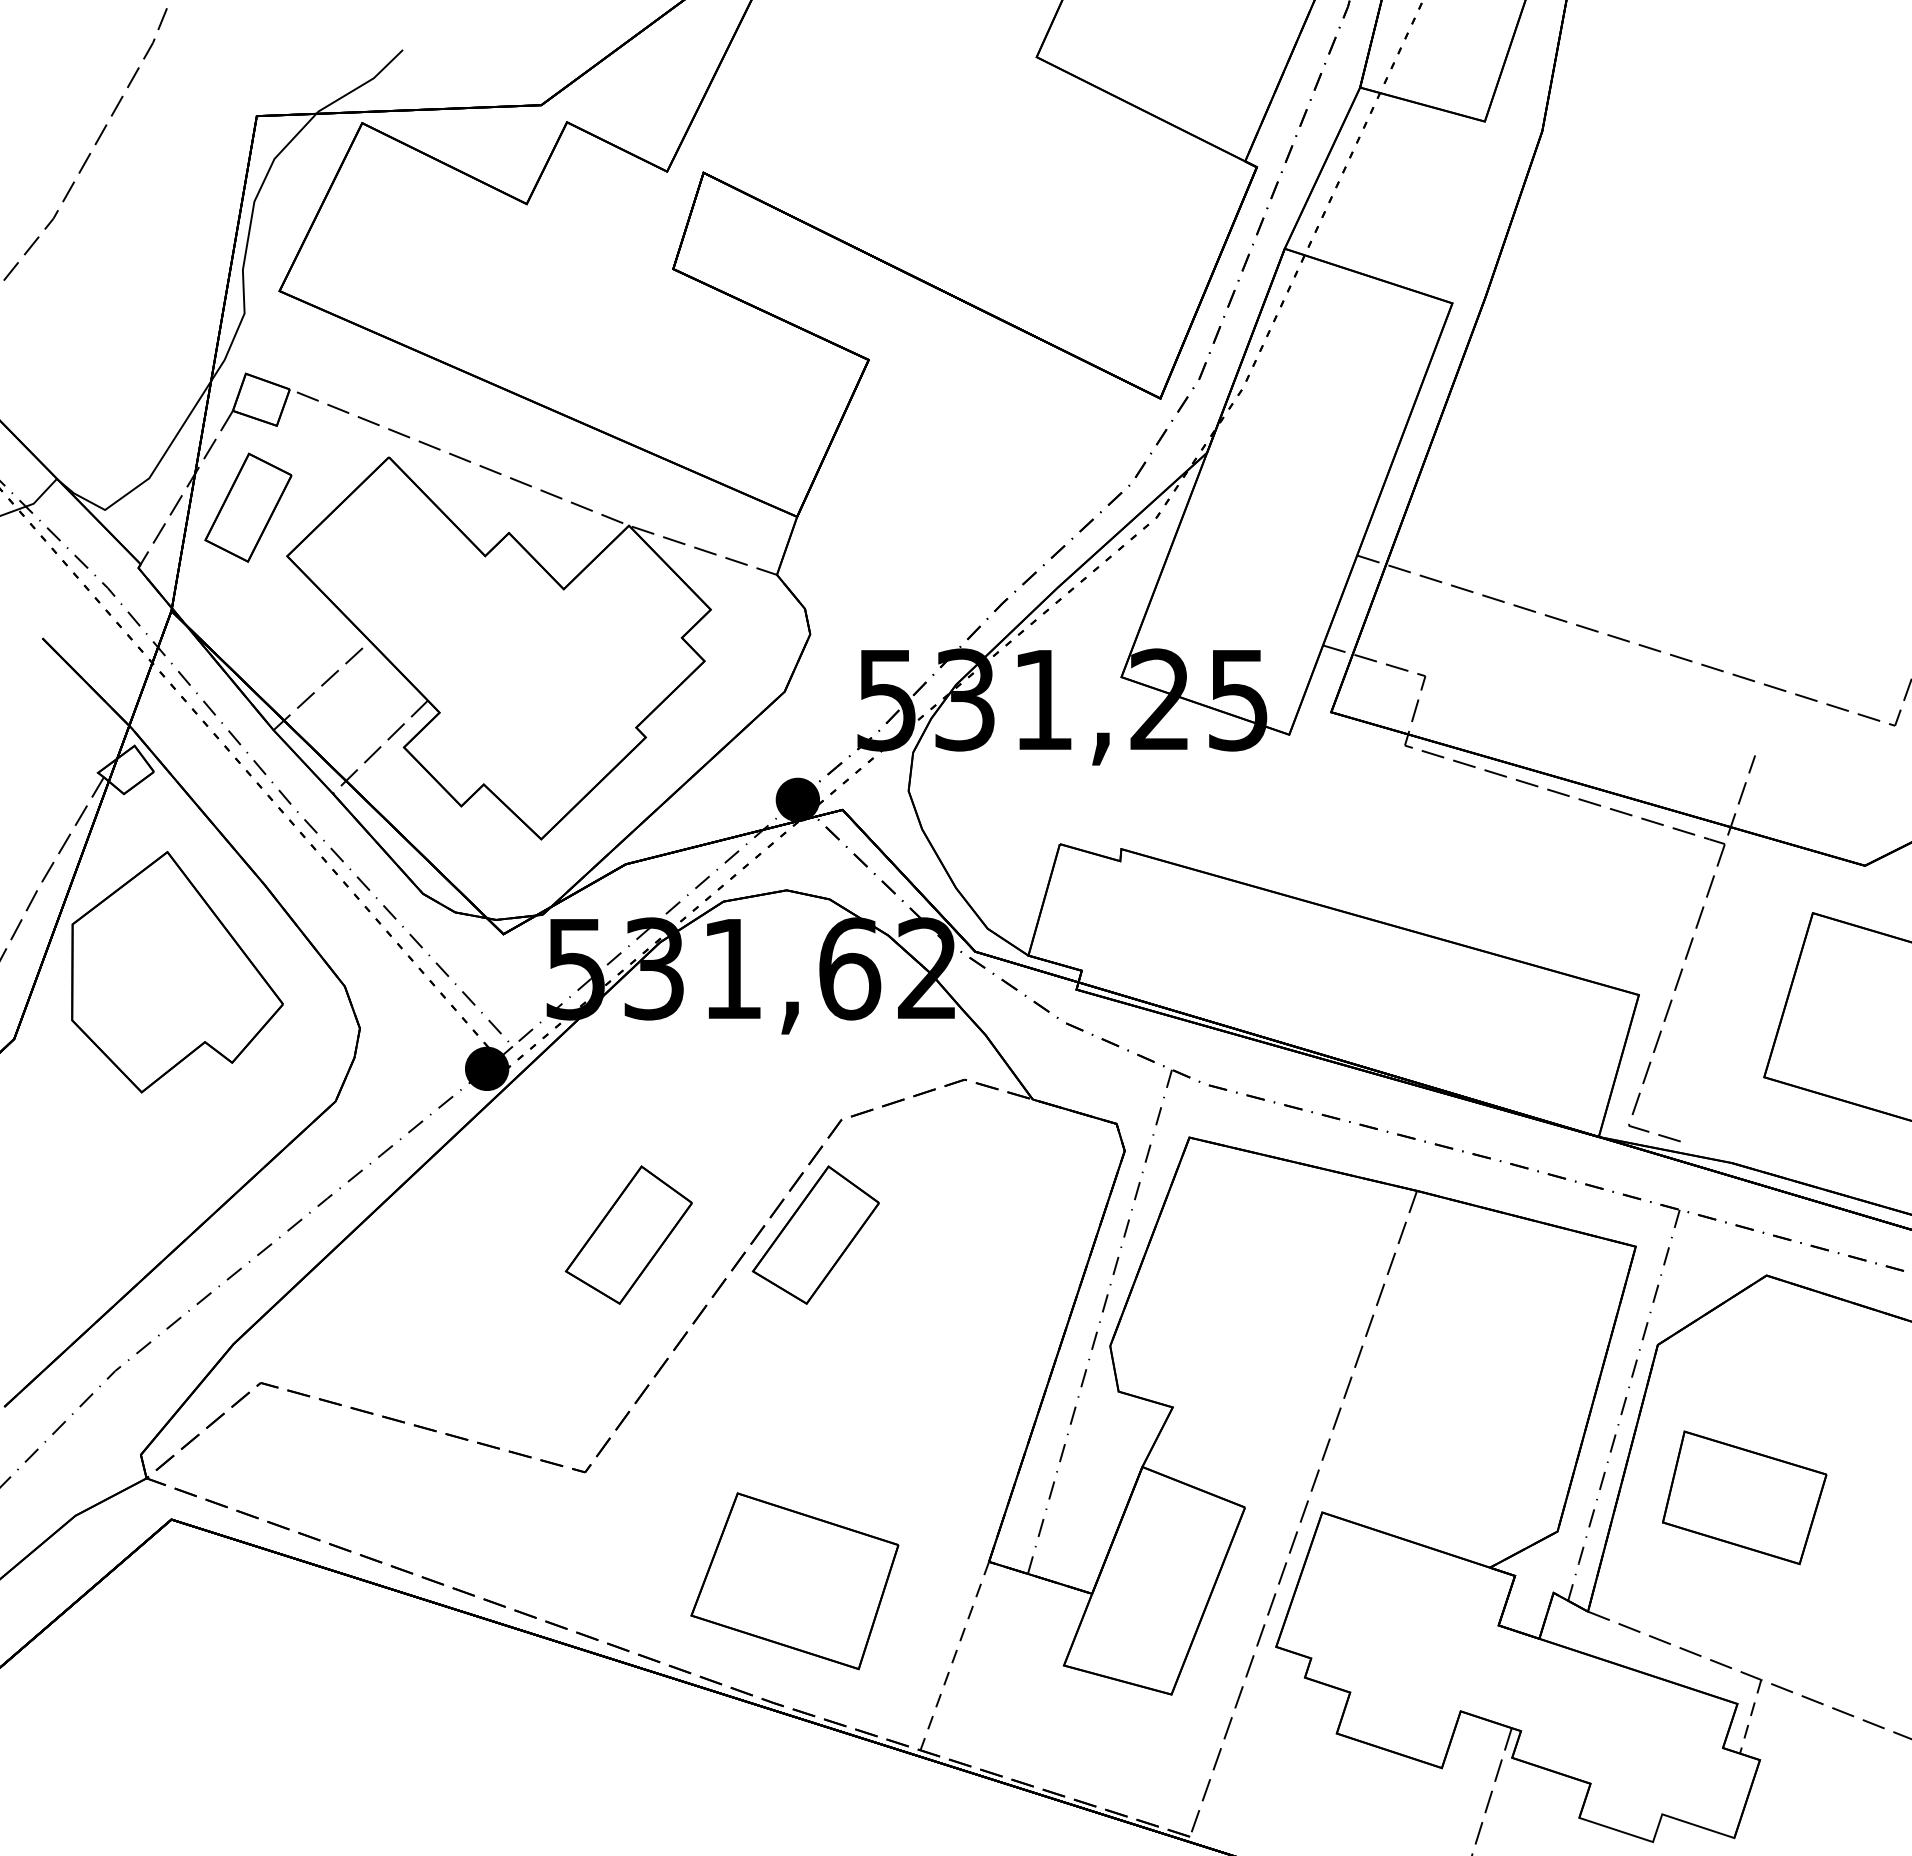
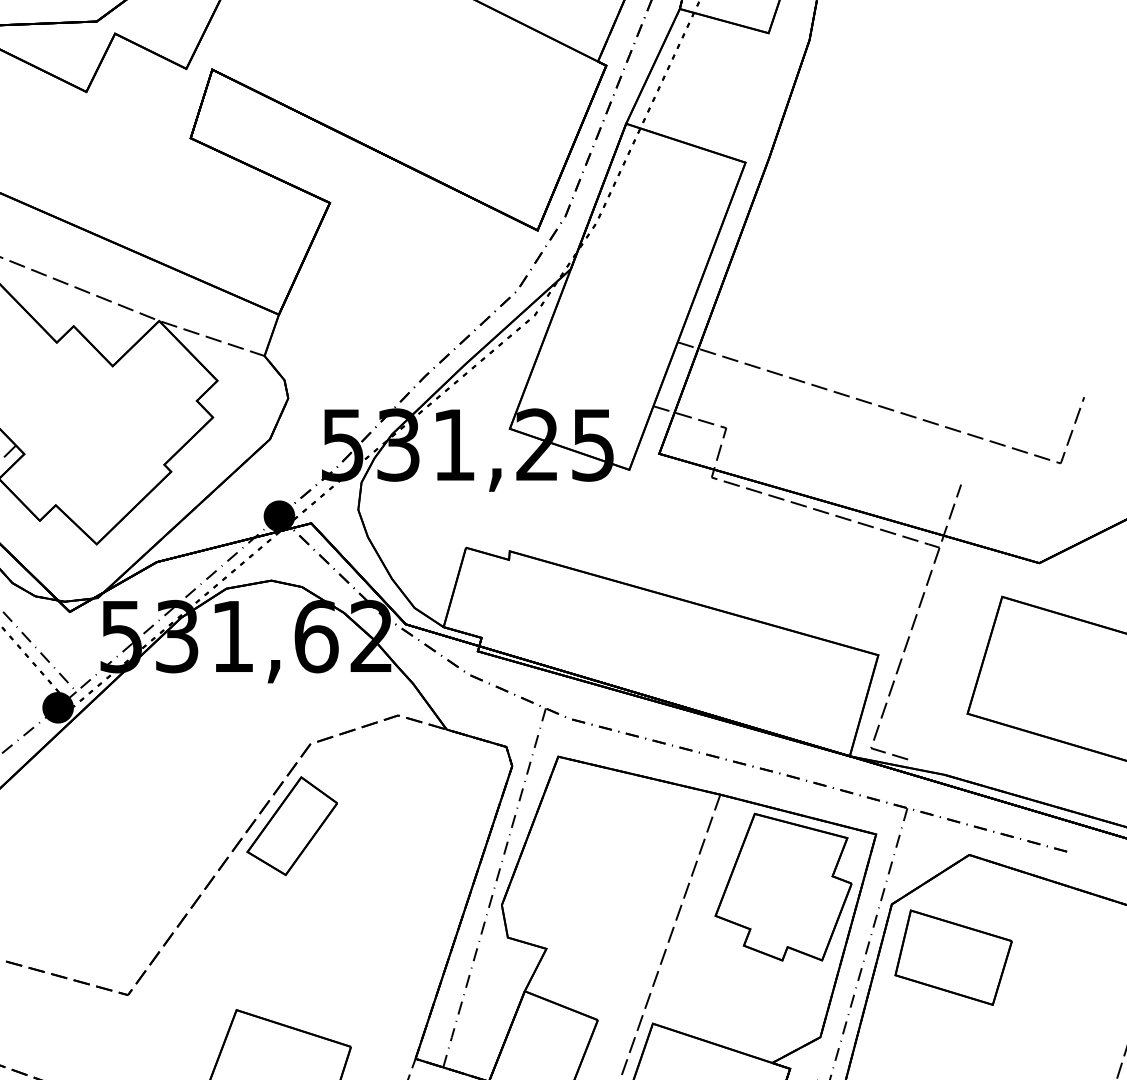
part: (628, 1234) -> (158, 825), removed
part: (1505, 1320) -> (783, 886), added
part: (1744, 1497) -> (953, 957), moved

